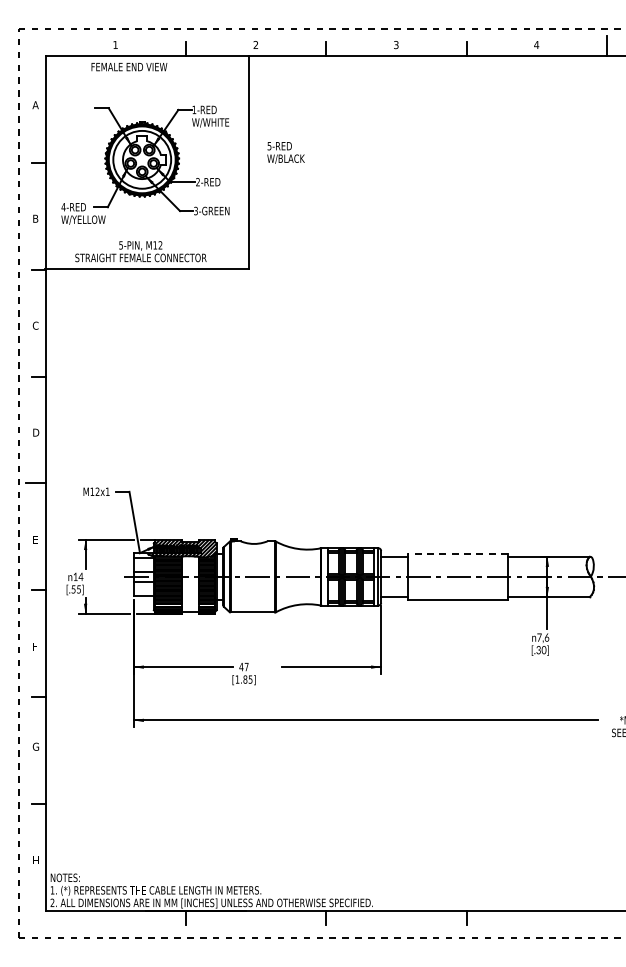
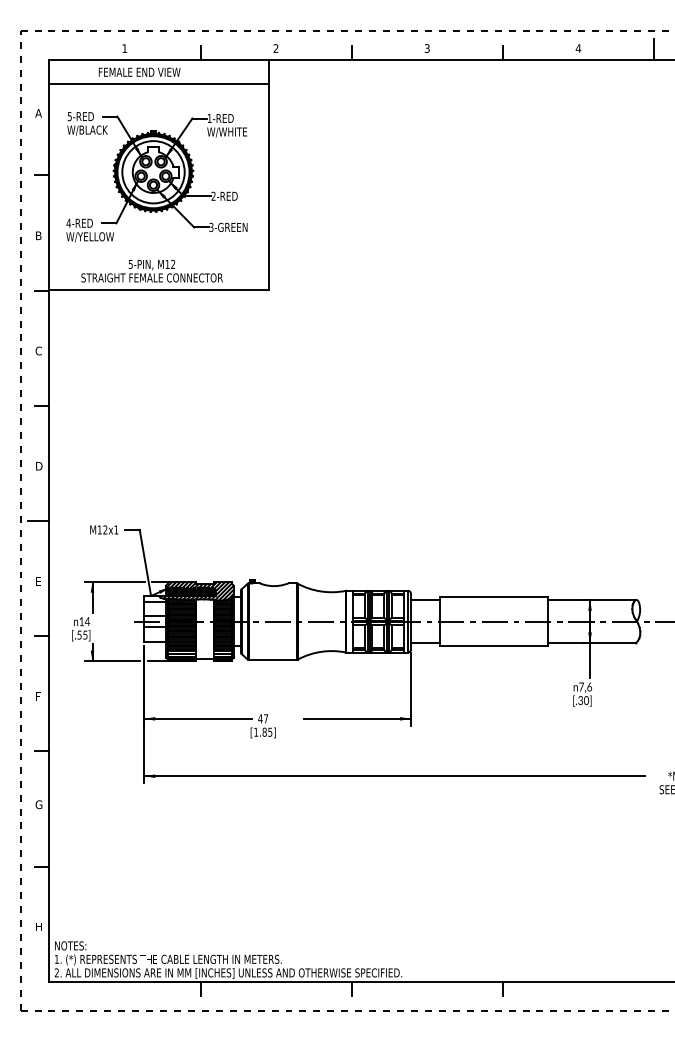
line: (146, 77) -> (158, 83), added
text: (285, 152) -> (86, 123), moved
line: (457, 554) -> (493, 597), dashed -> solid

